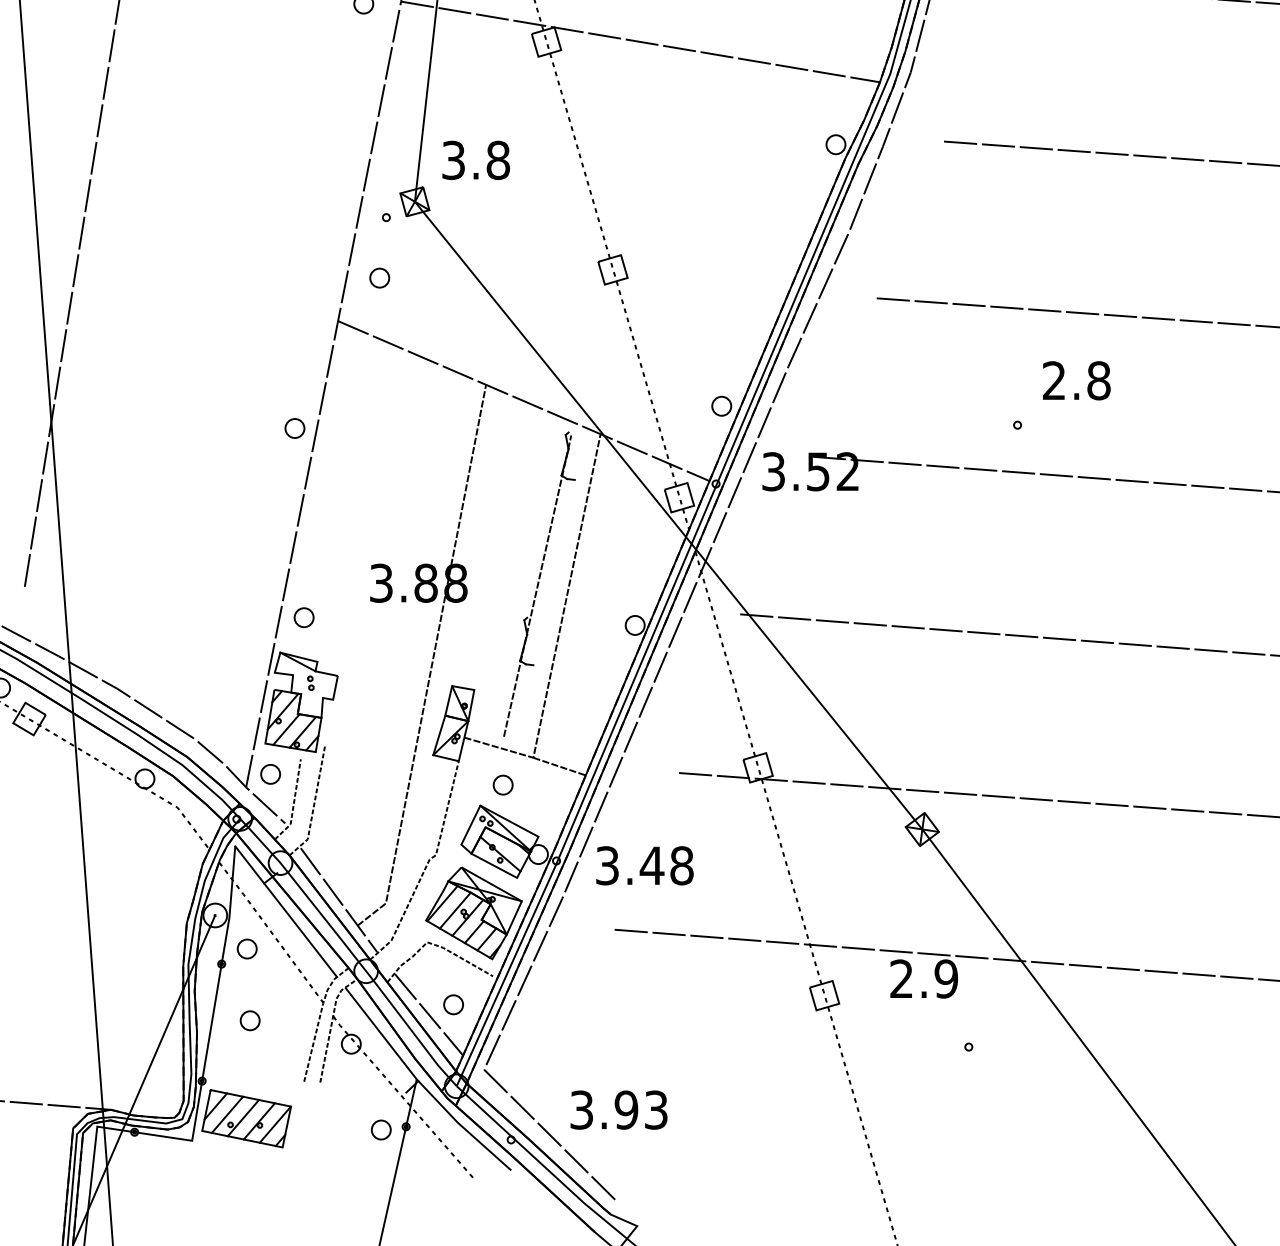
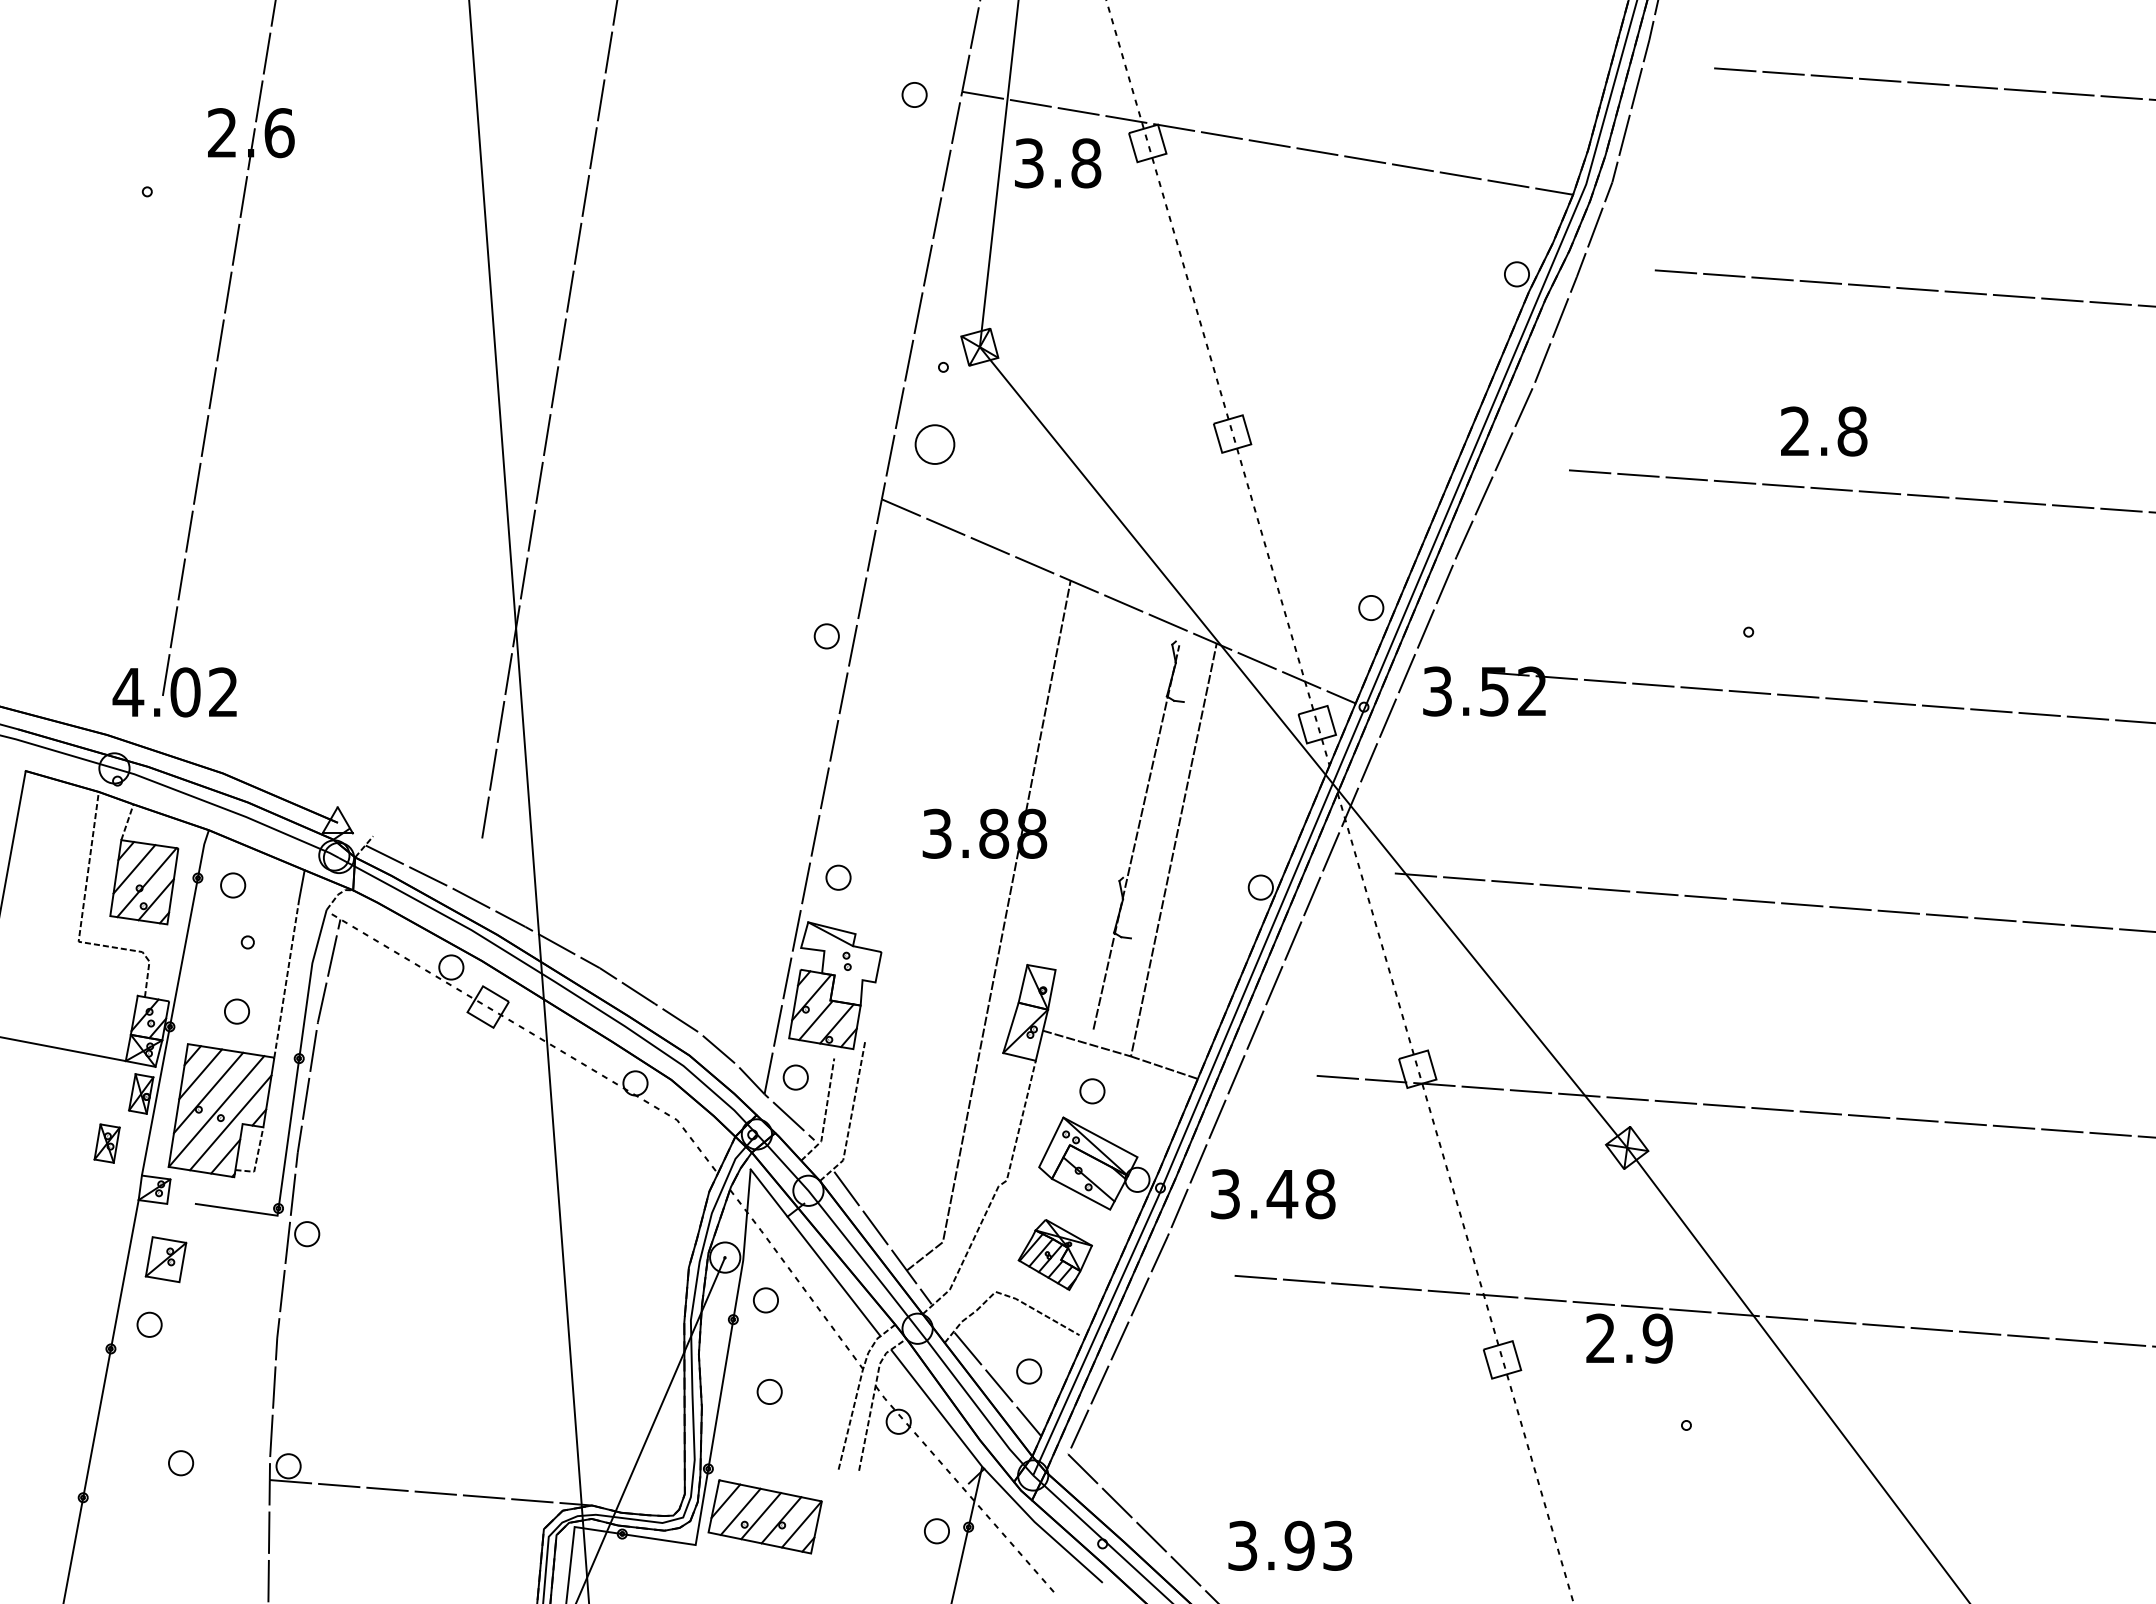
text: (476, 160) -> (1058, 163), moved
part: (379, 278) -> (934, 444), size x1.6
text: (1077, 380) -> (1824, 431), moved
part: (474, 913) -> (1055, 1254), size x0.6
text: (619, 1109) -> (1290, 1545), moved

